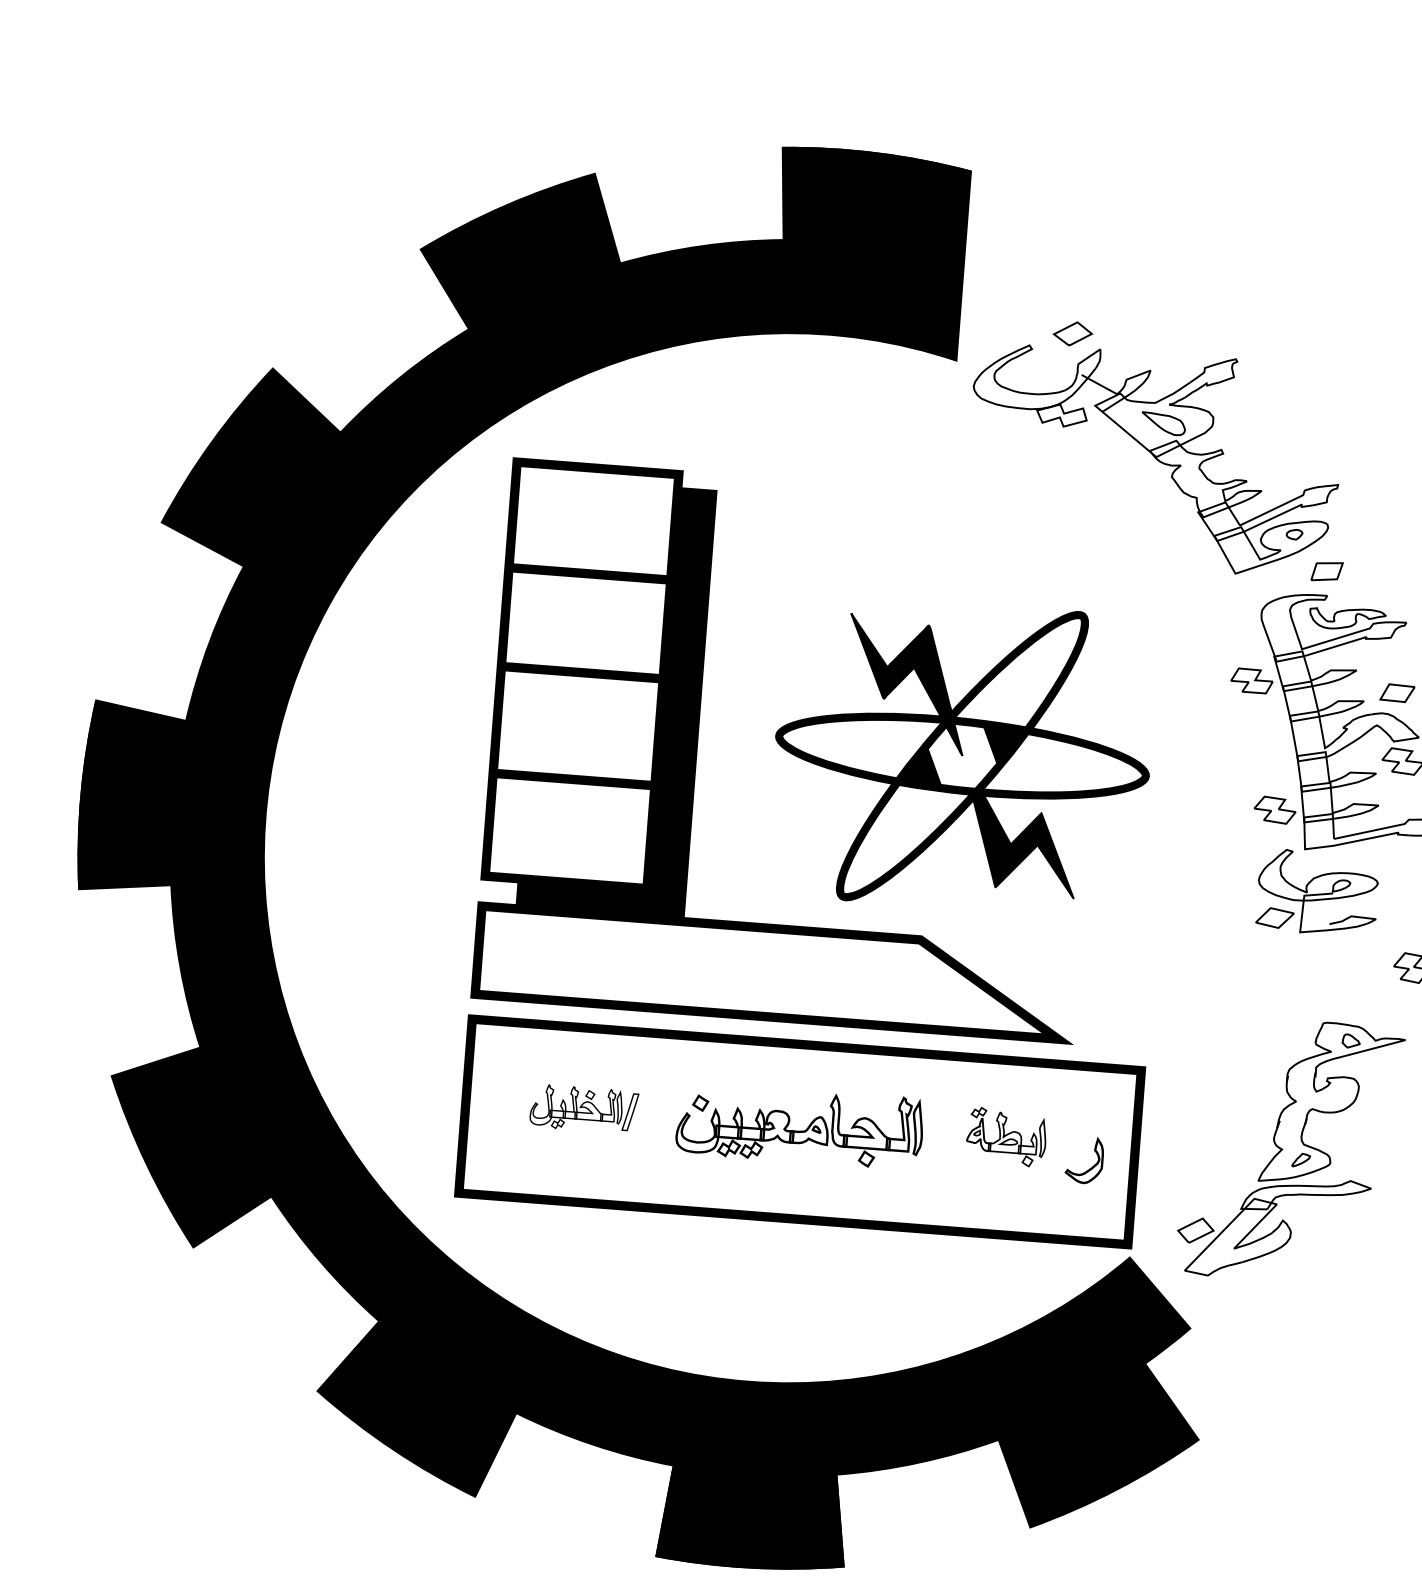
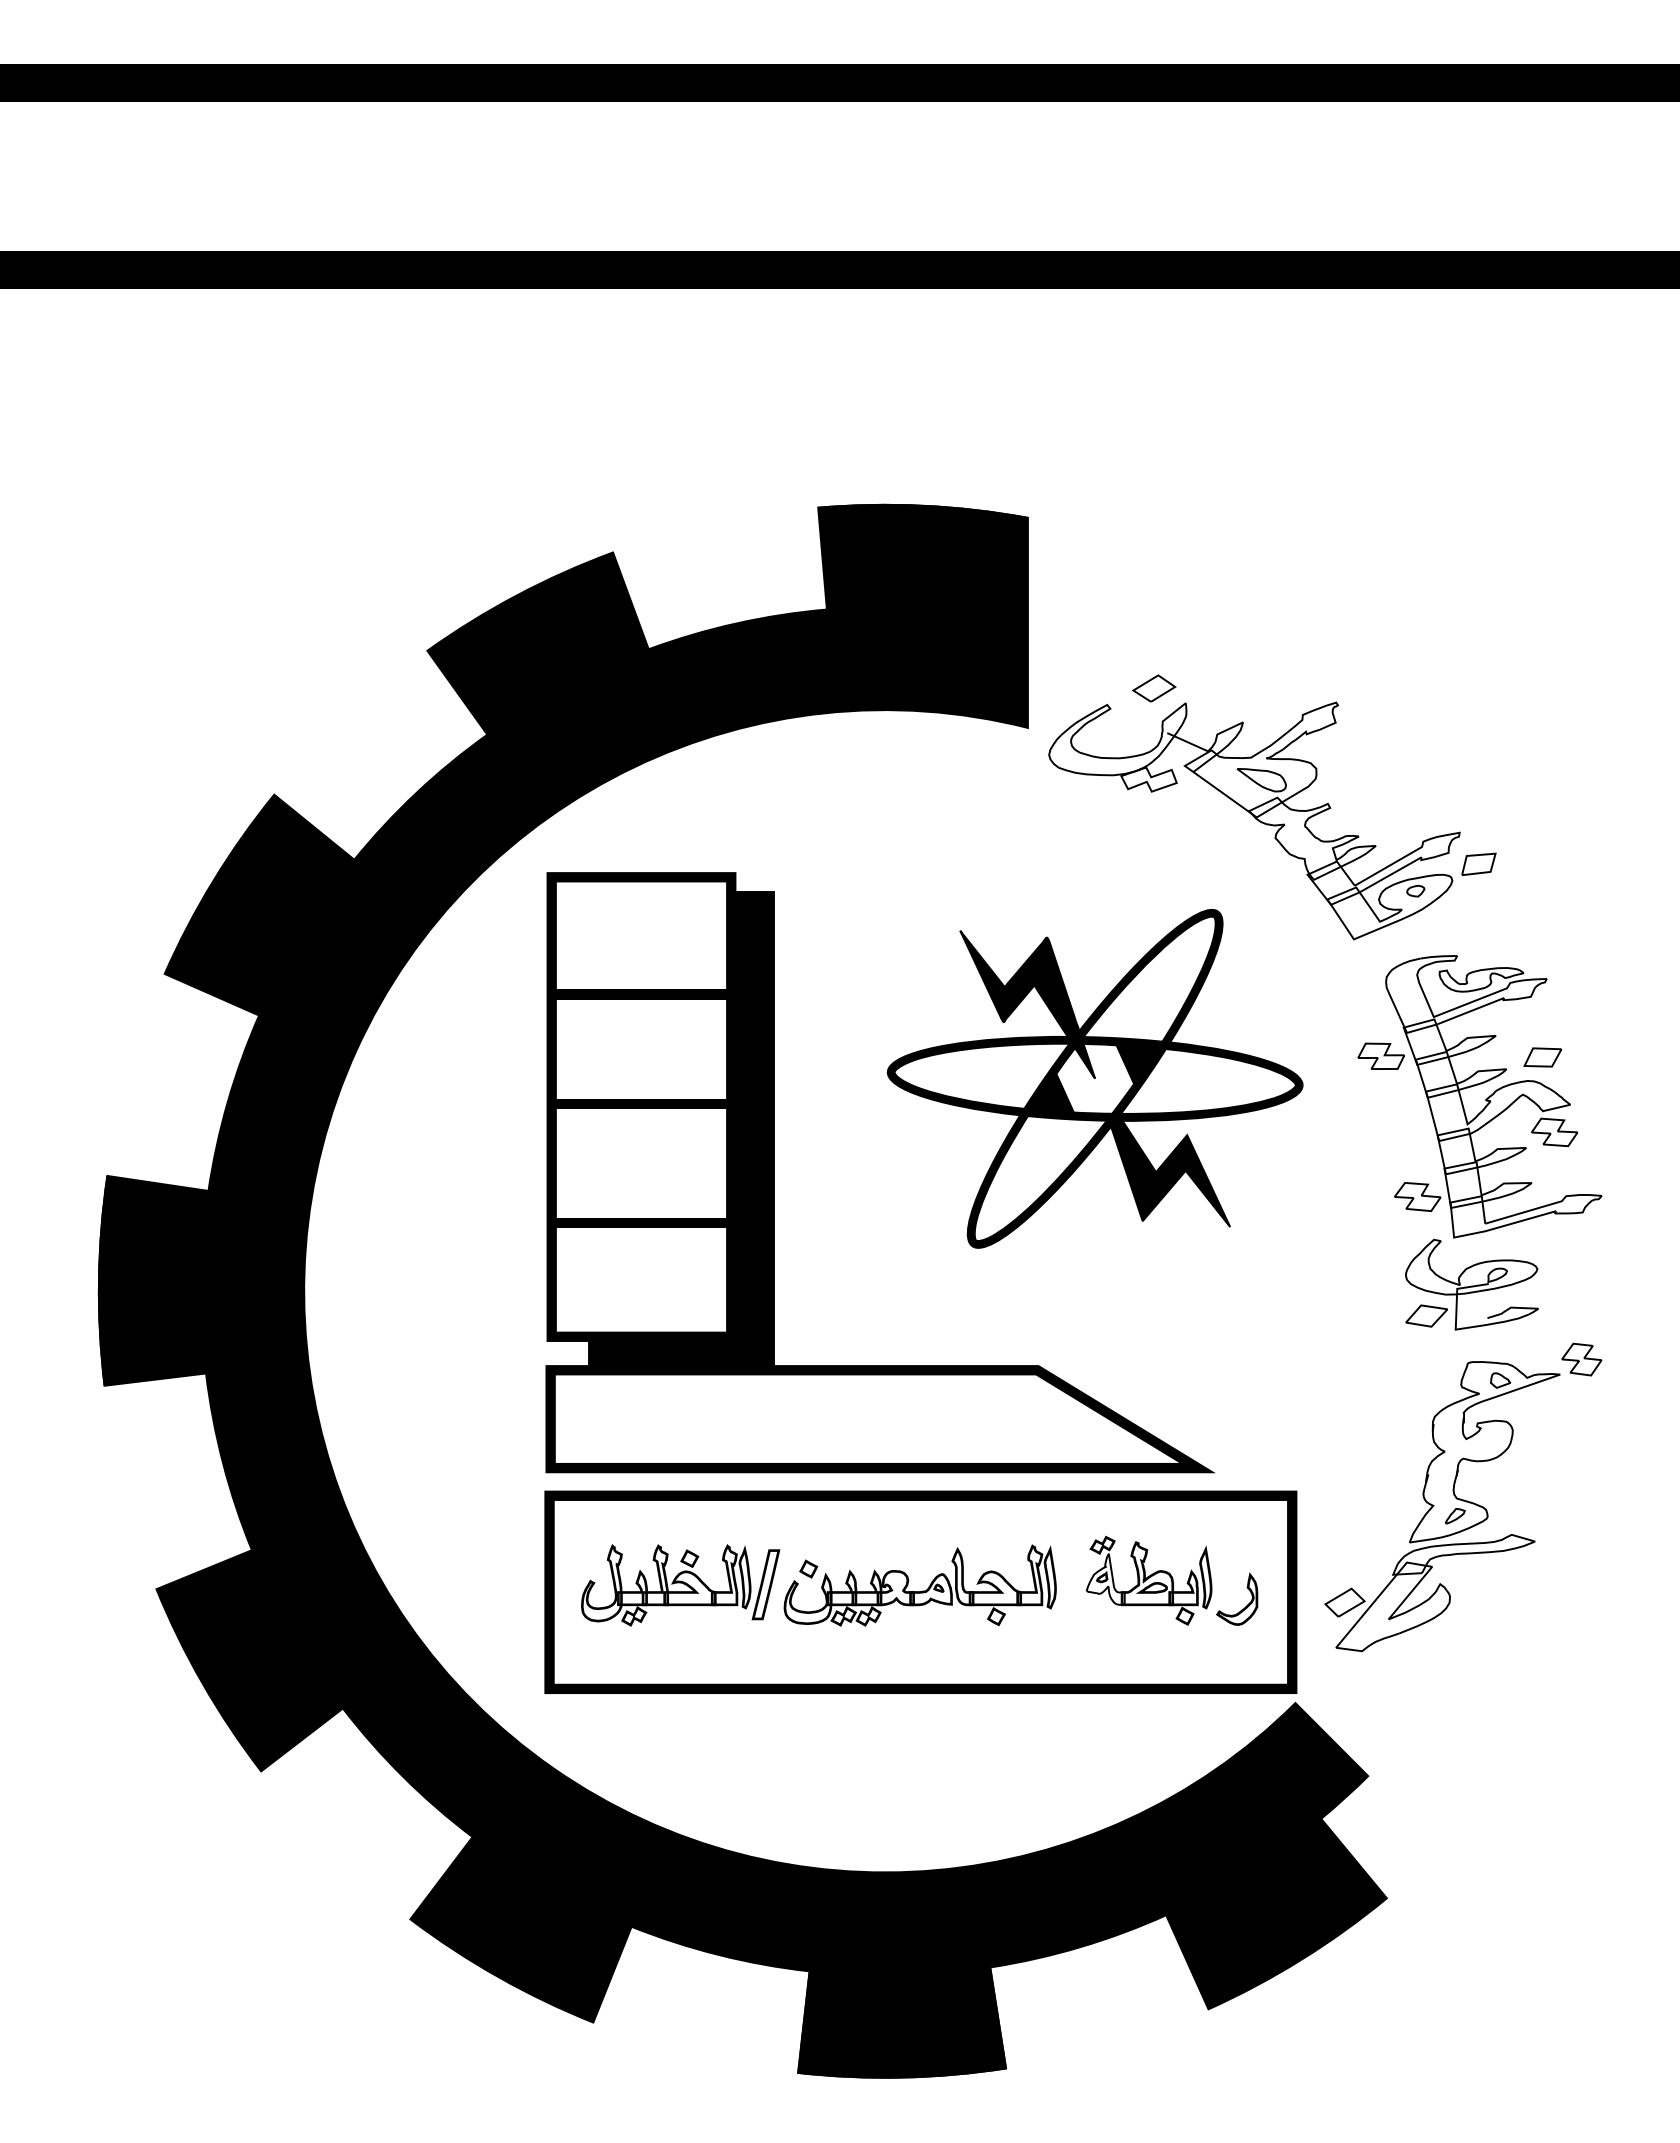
part: (1326, 570) -> (1478, 863), moved
part: (961, 755) -> (1094, 1078), moved
part: (584, 1109) -> (680, 1585), size x1.67
part: (1006, 1137) -> (1149, 1580), size x1.43
part: (1290, 1150) -> (1442, 1506), moved

